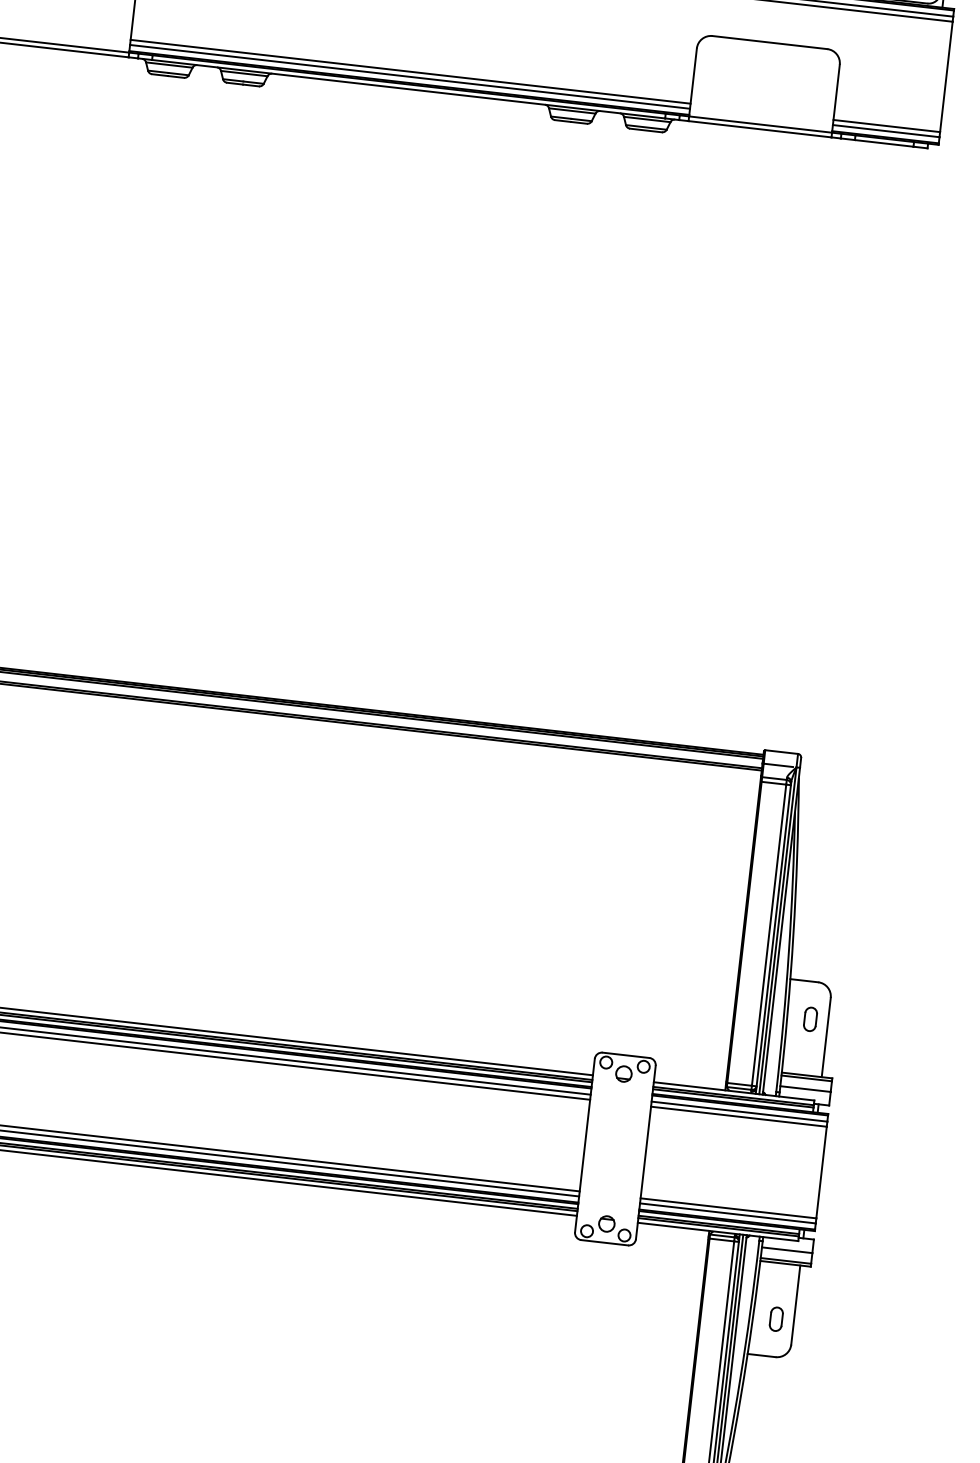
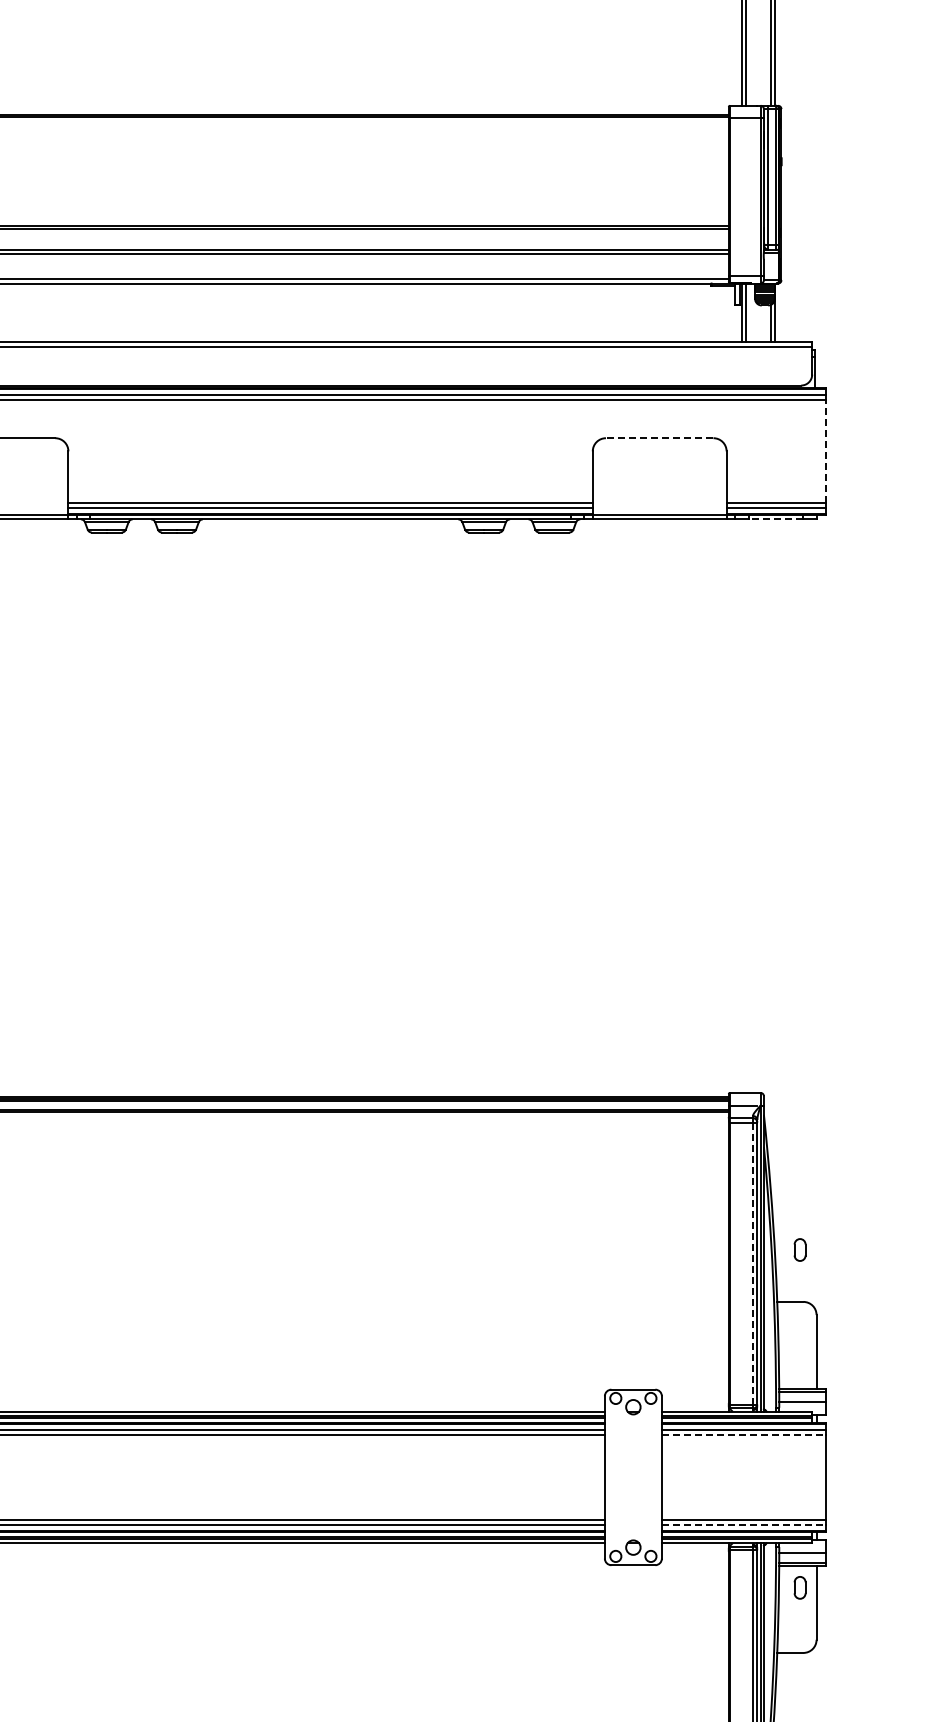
line: (769, 42) -> (659, 438), solid -> dashed
line: (946, 77) -> (826, 451), solid -> dashed
line: (883, 143) -> (775, 519), solid -> dashed
line: (768, 935) -> (752, 1263), solid -> dashed
part: (809, 1018) -> (799, 1249), moved
line: (739, 1116) -> (744, 1434), solid -> dashed
line: (728, 1213) -> (744, 1525), solid -> dashed
part: (775, 1318) -> (799, 1587), moved

